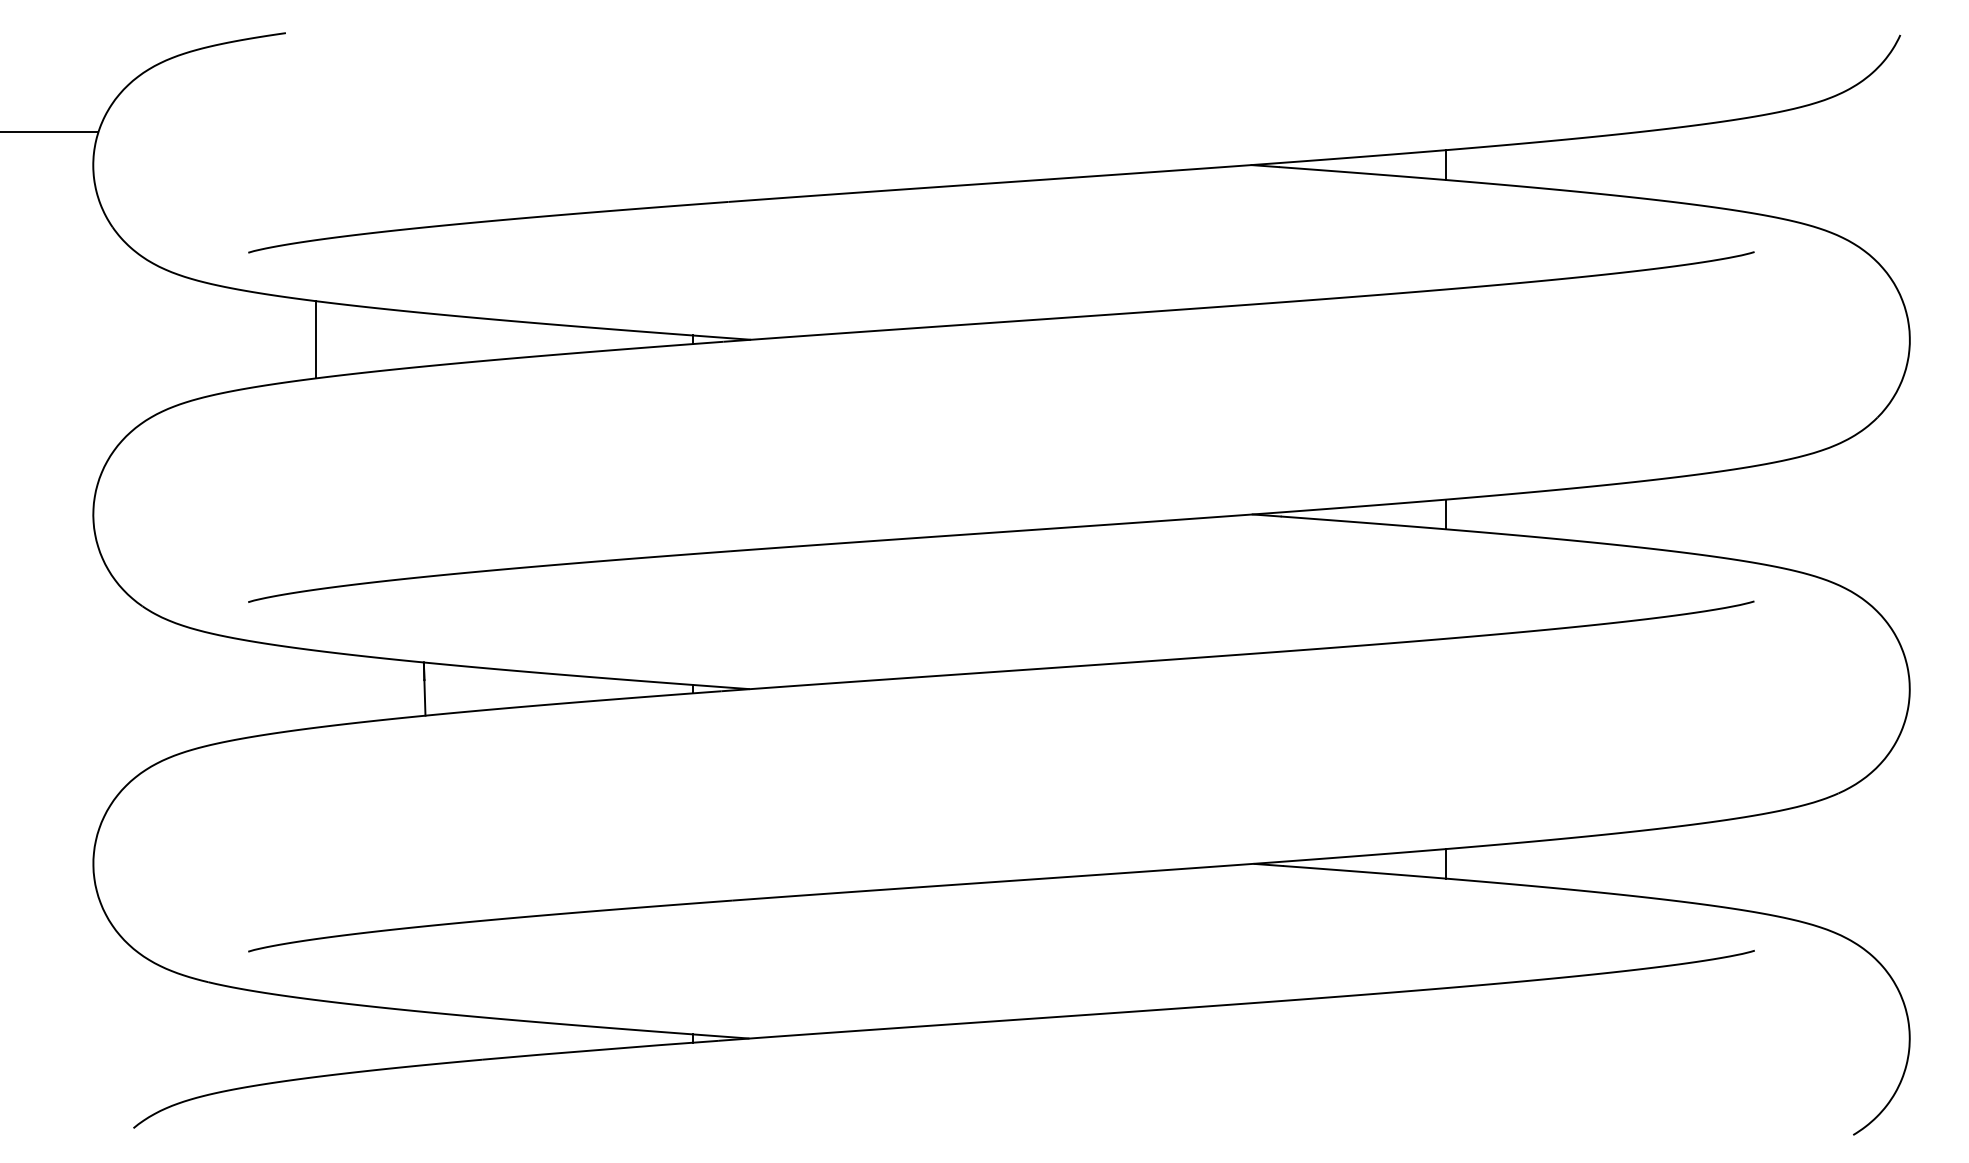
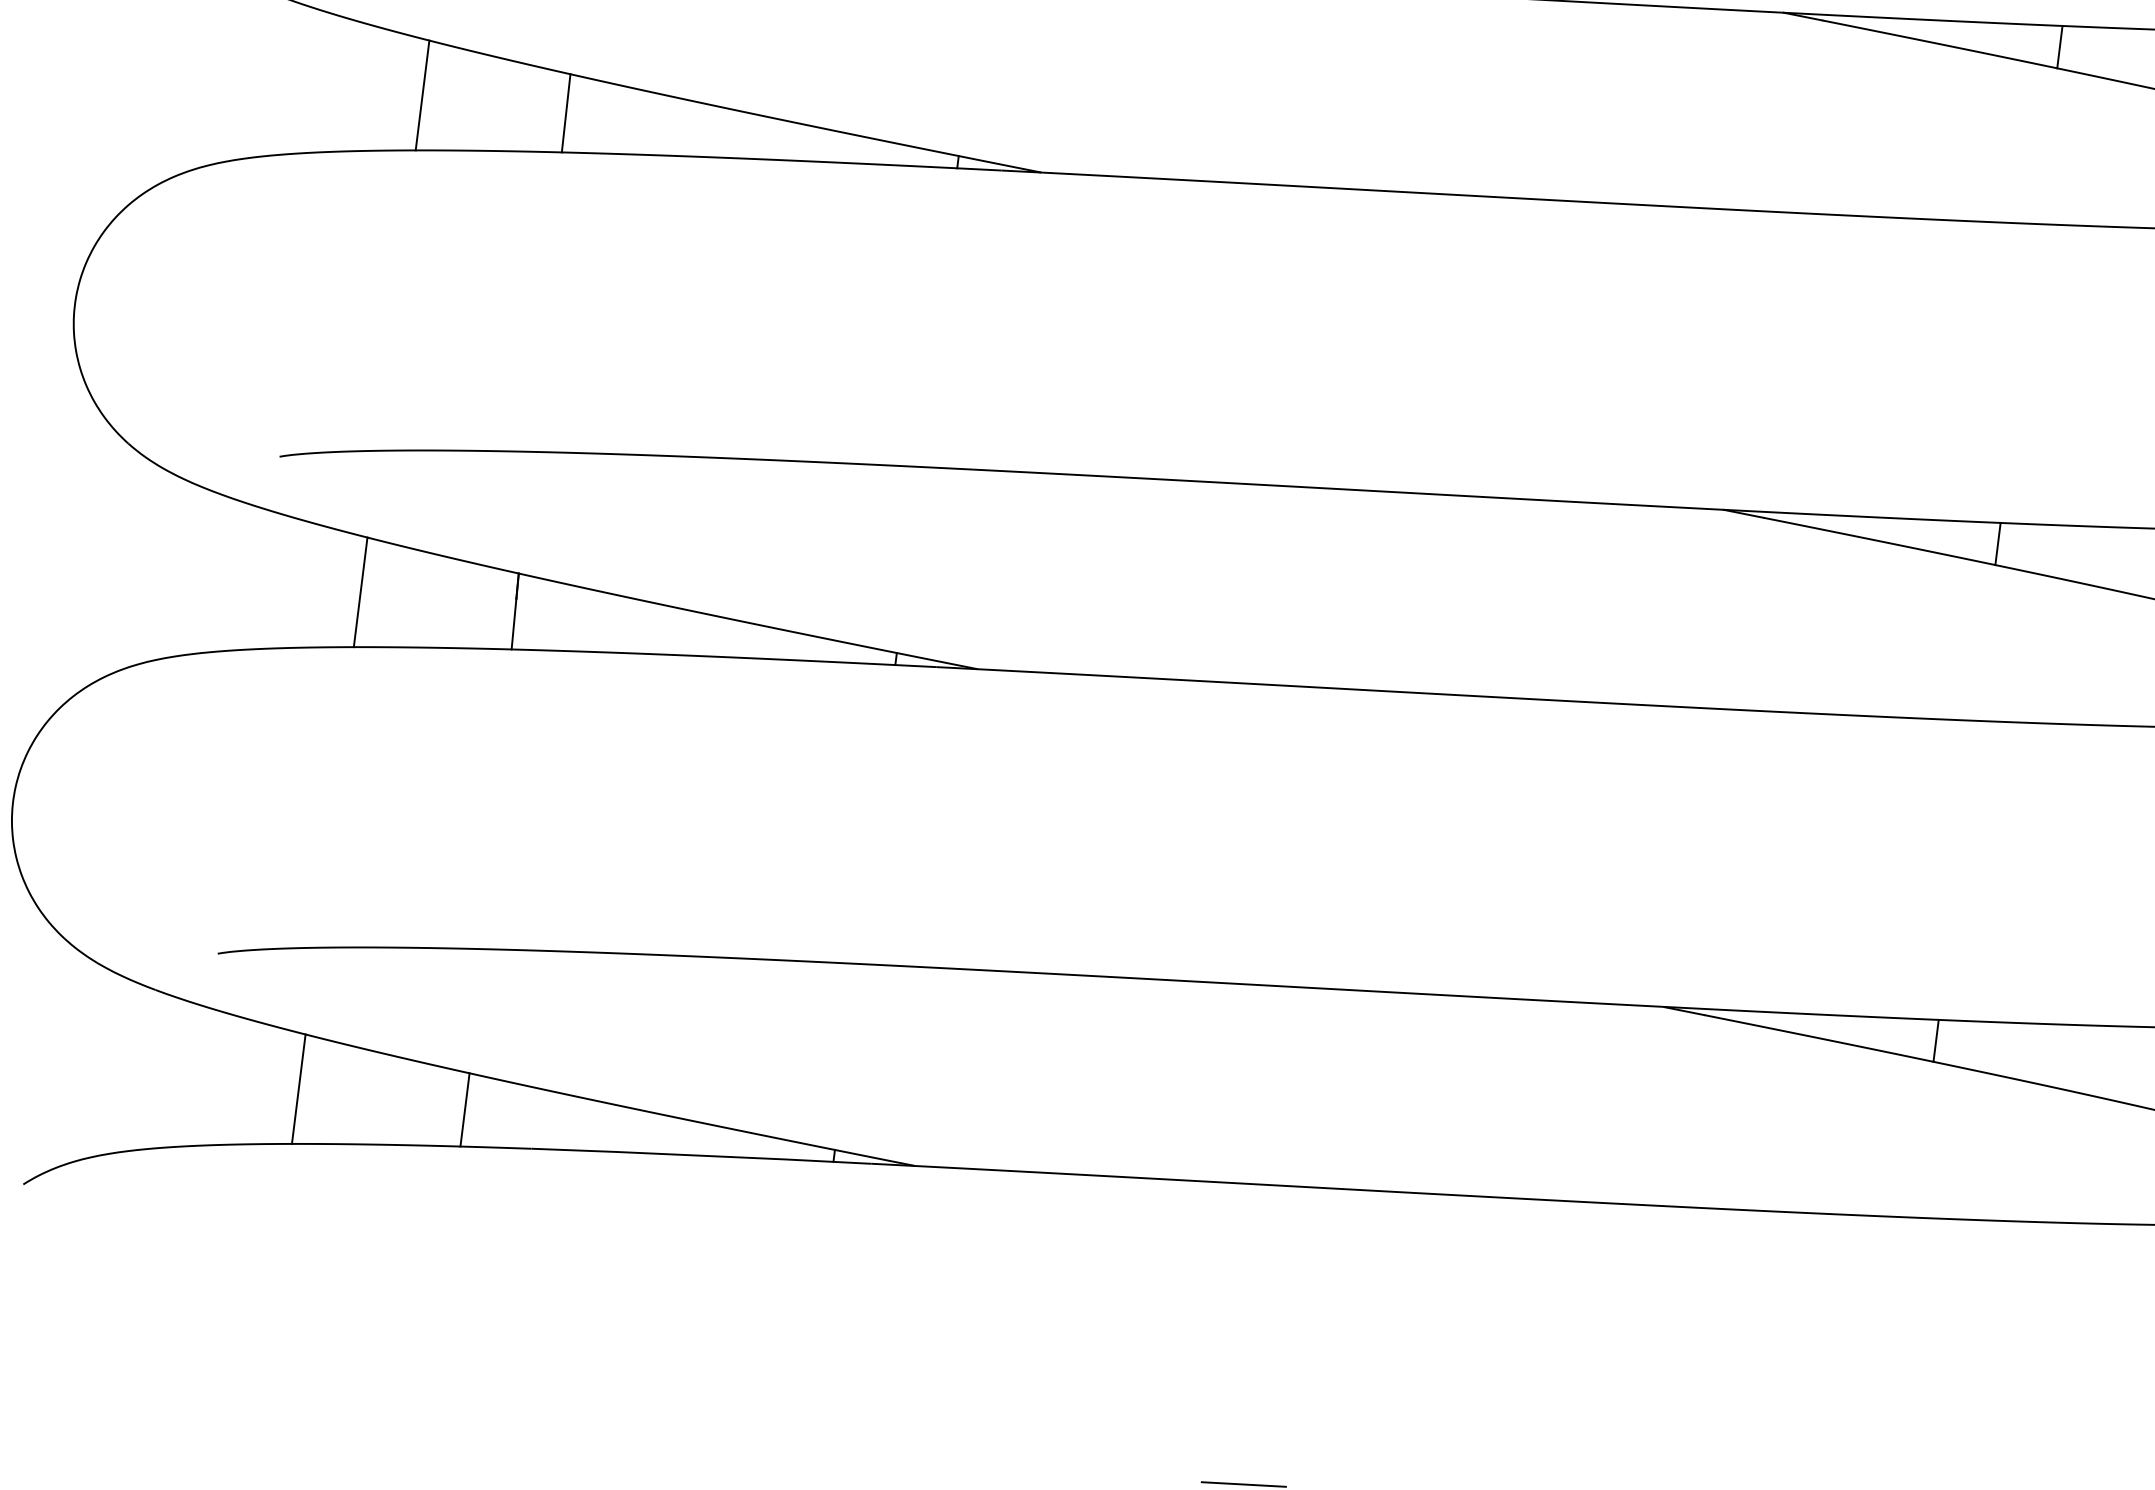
line: (416, 339) -> (565, 112), added
line: (316, 688) -> (361, 591), added
line: (316, 1038) -> (299, 1089), added
line: (432, 1038) -> (464, 1109), added

